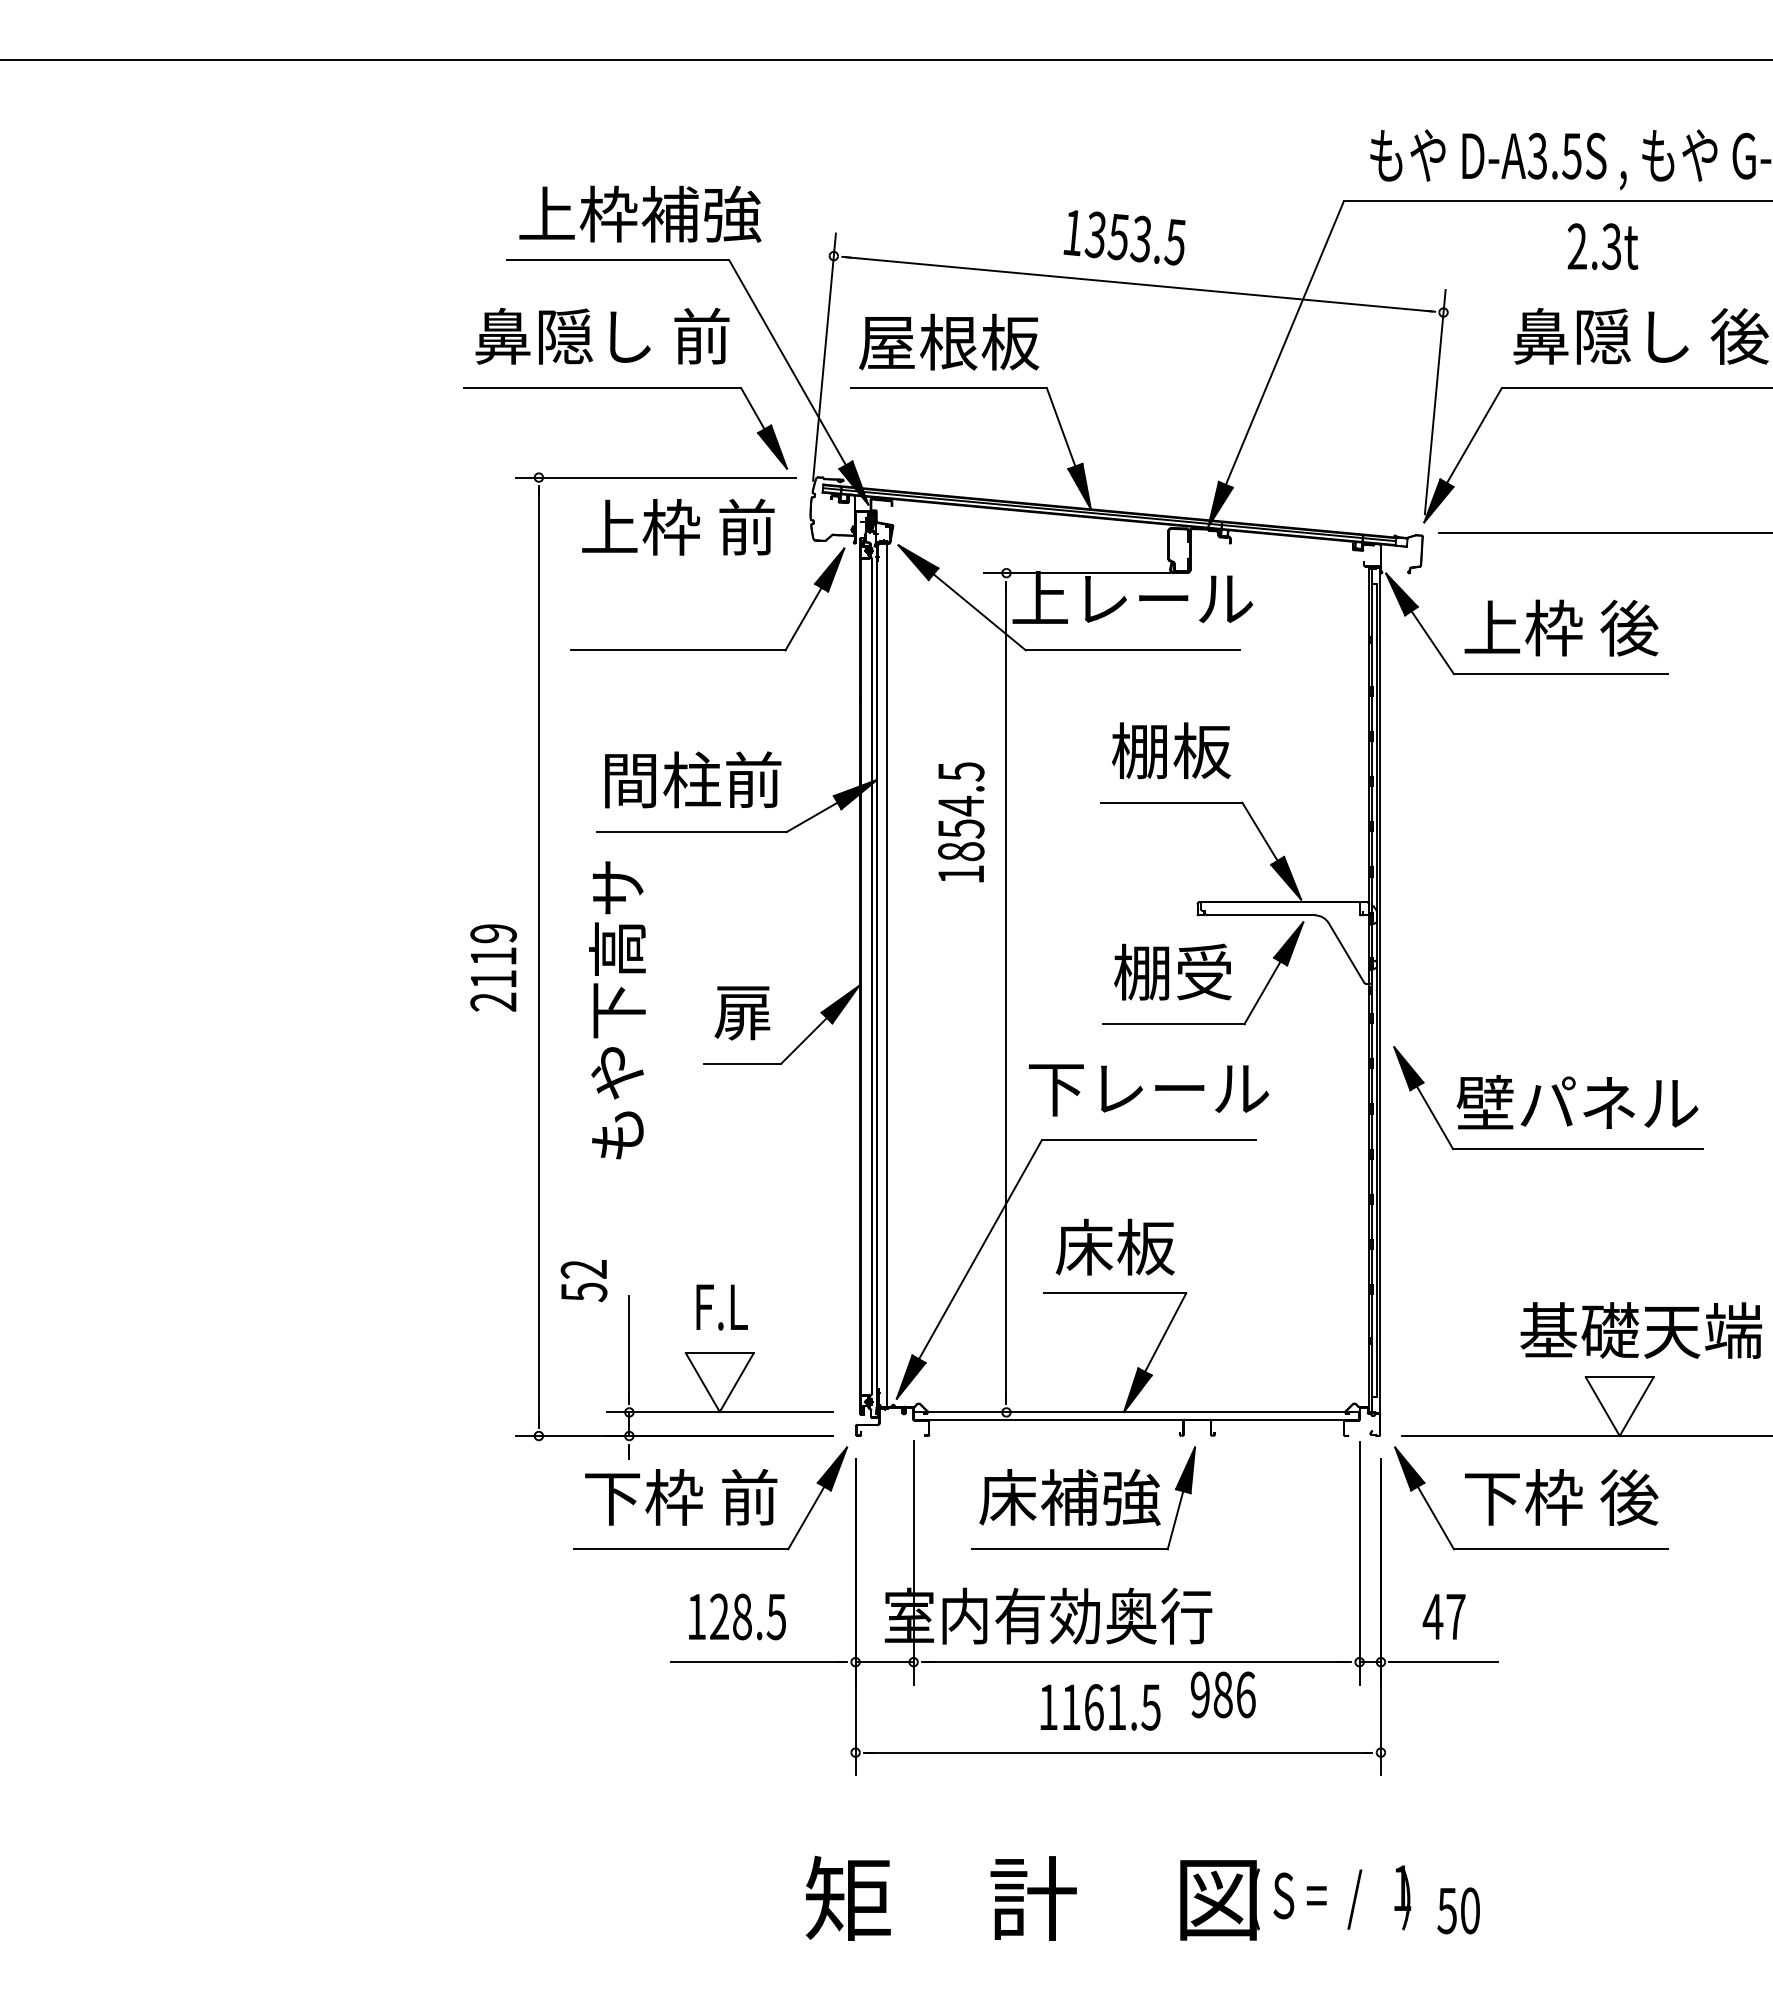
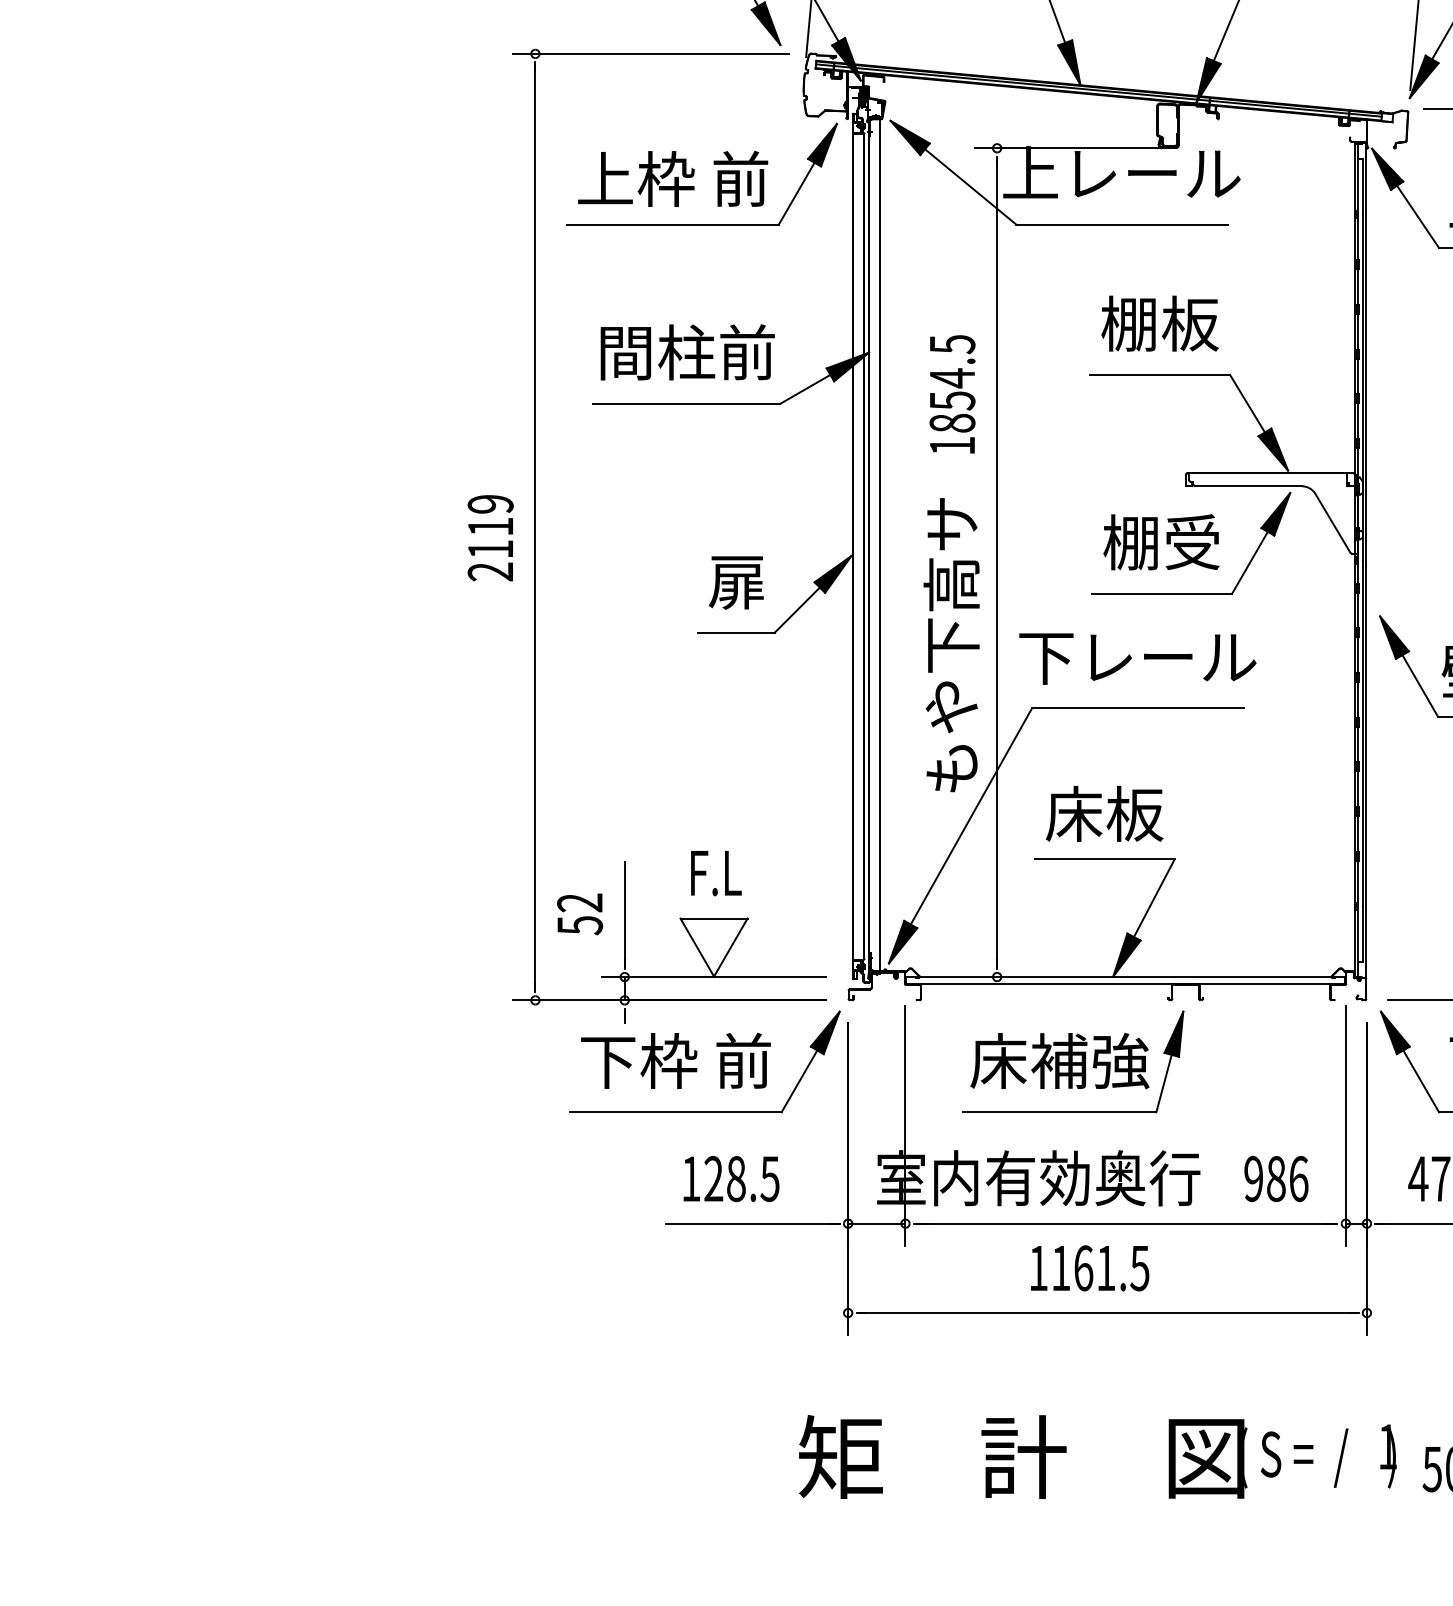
text: (678, 526) -> (673, 178), moved
text: (617, 1010) -> (951, 645), moved
text: (583, 1281) -> (579, 914), moved
text: (1223, 1694) -> (1276, 1178), moved

